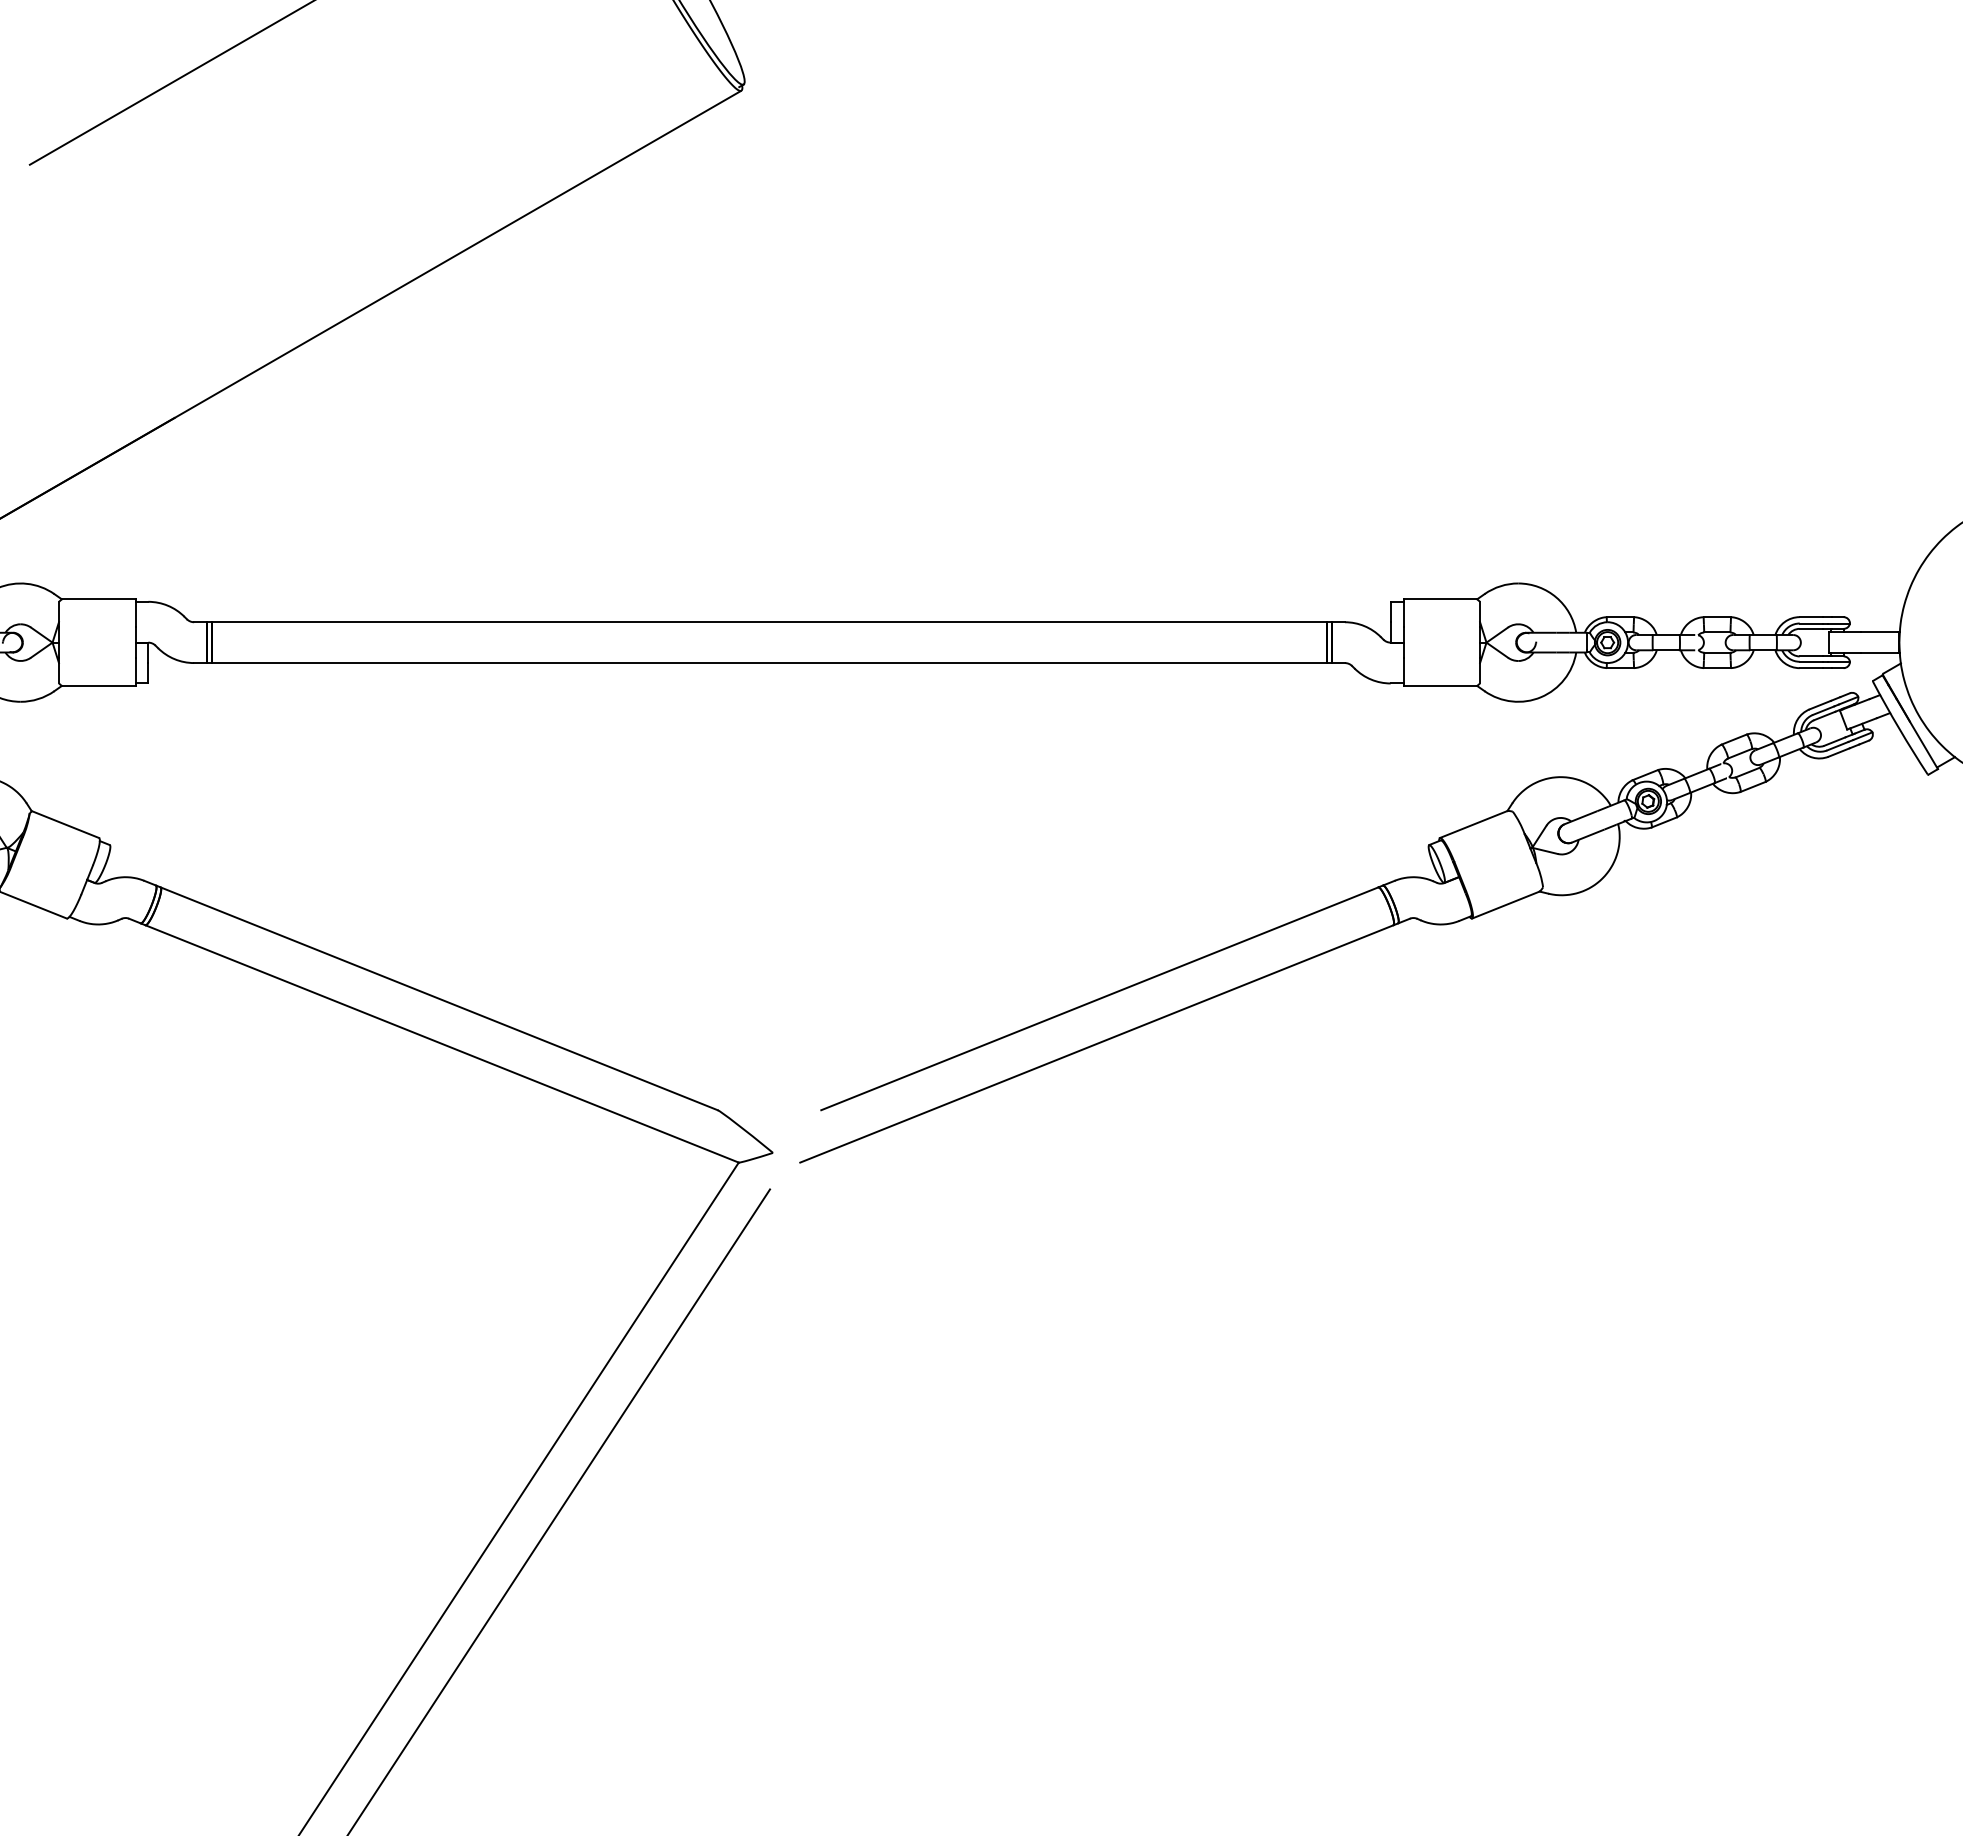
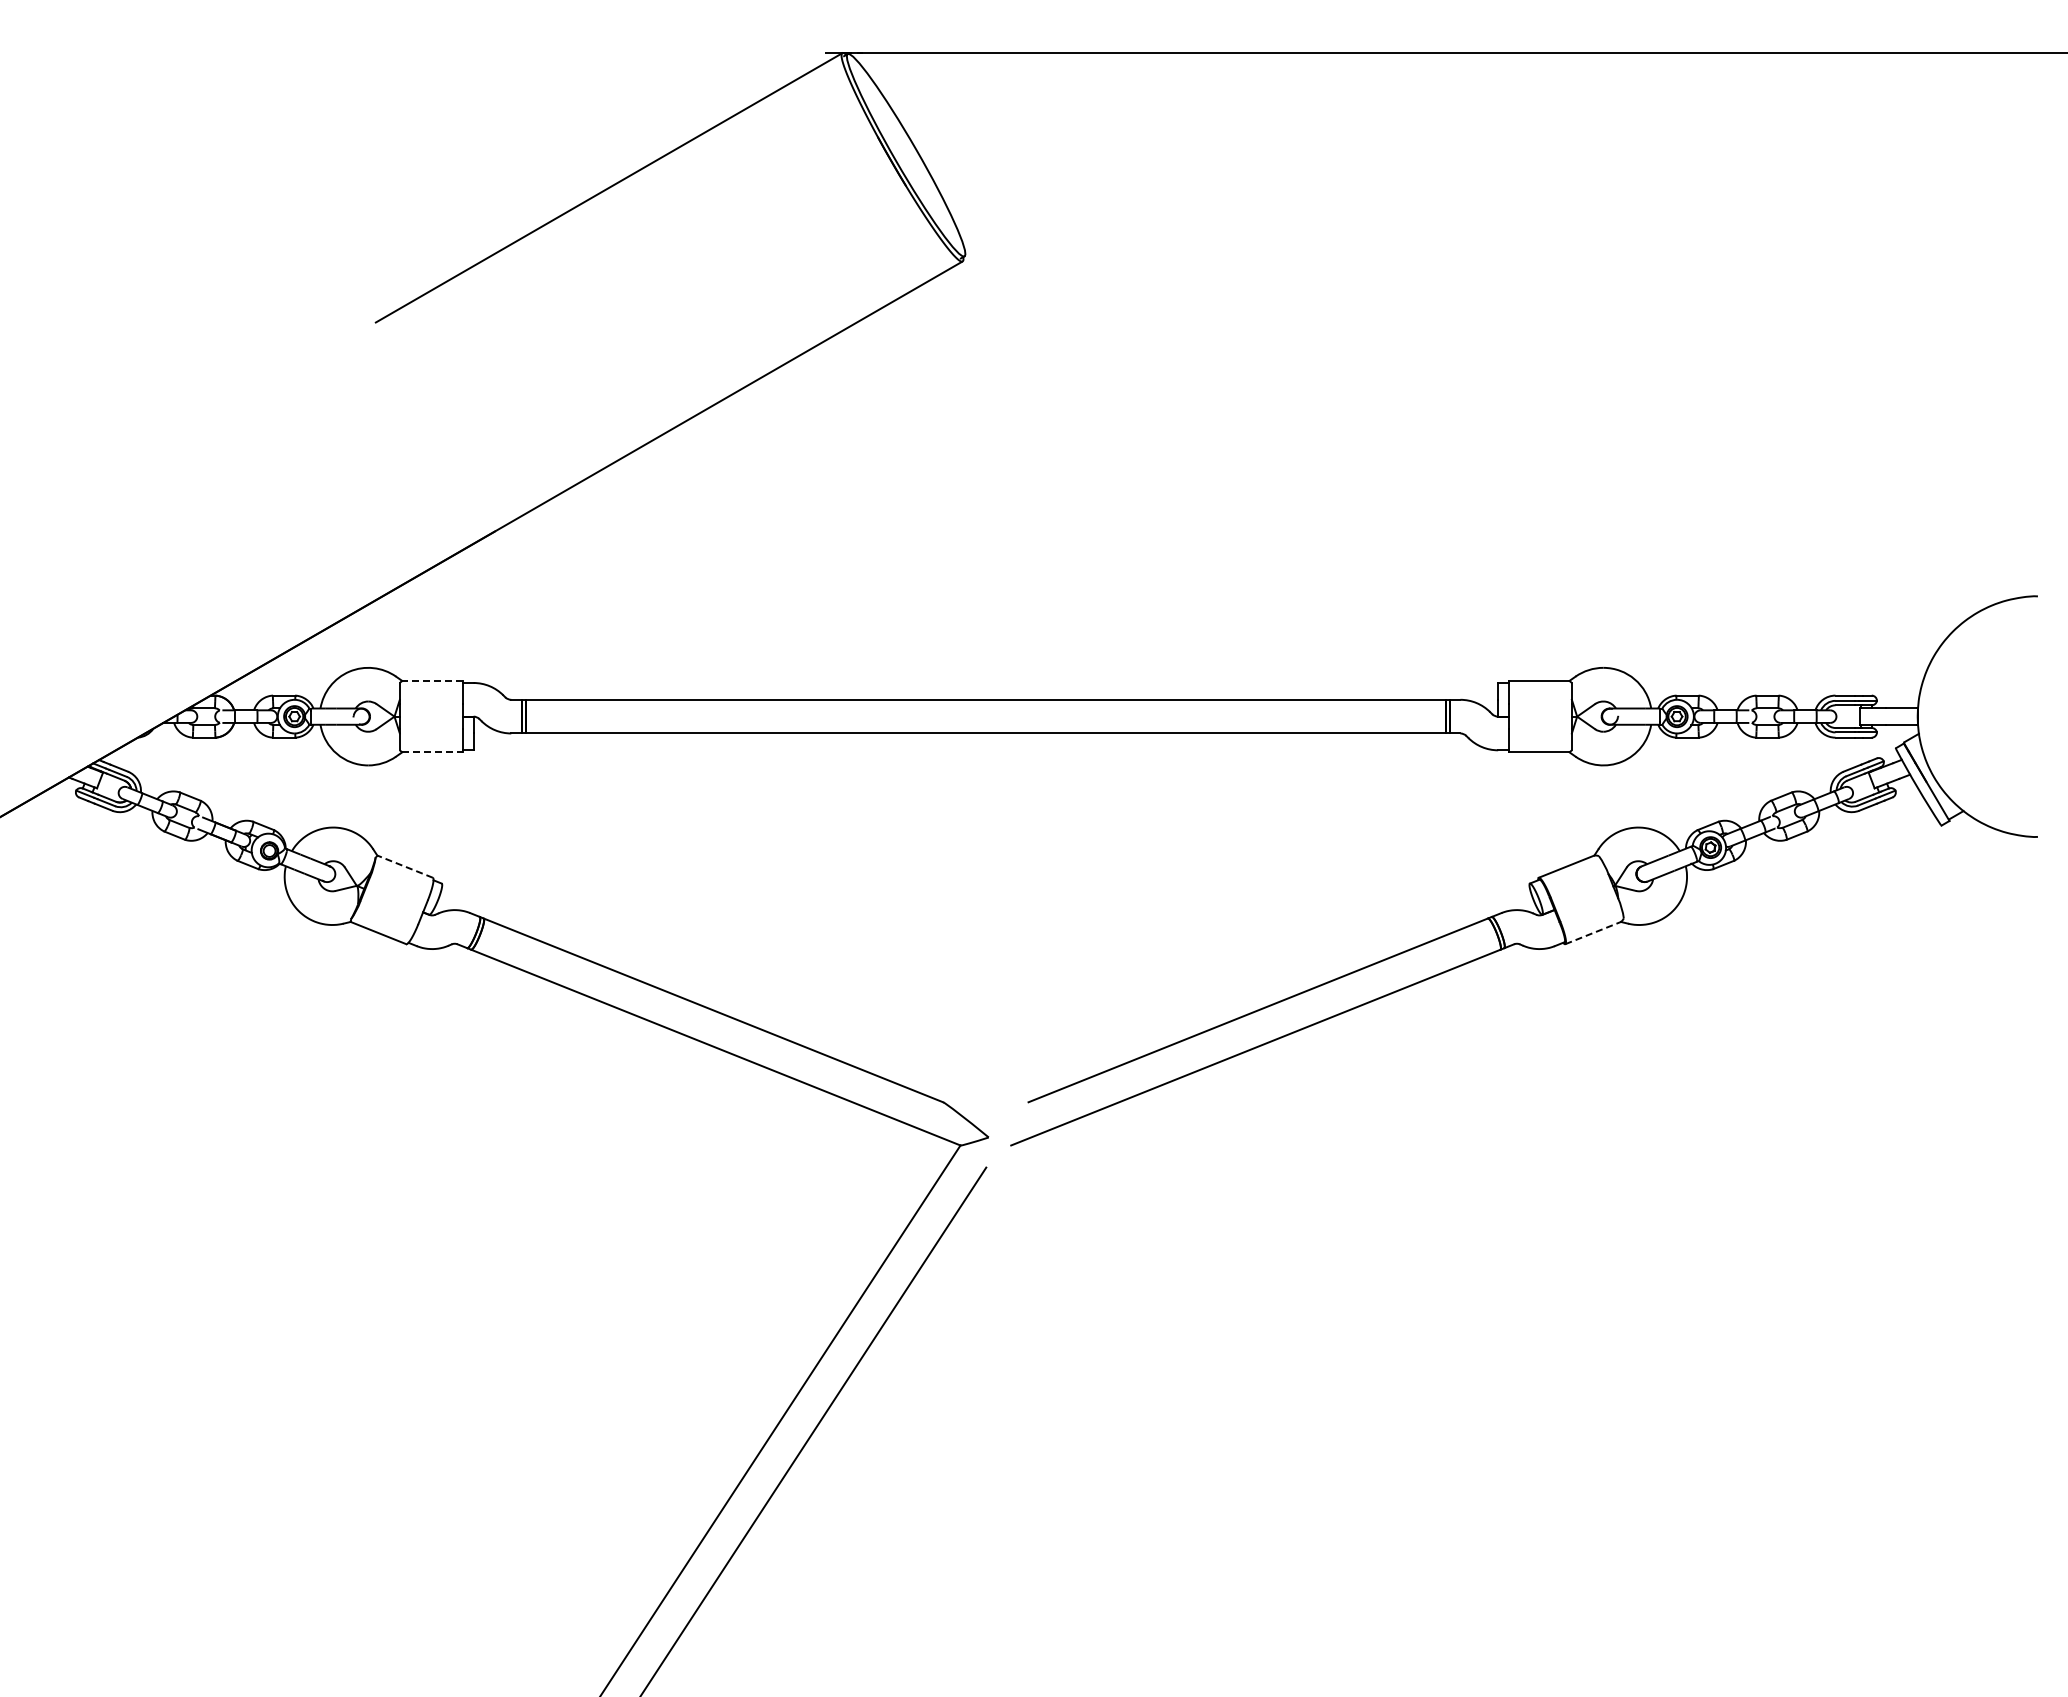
line: (98, 598) -> (432, 680), solid -> dashed
line: (99, 686) -> (433, 752), solid -> dashed
line: (64, 824) -> (404, 866), solid -> dashed
line: (1506, 904) -> (1593, 932), solid -> dashed

